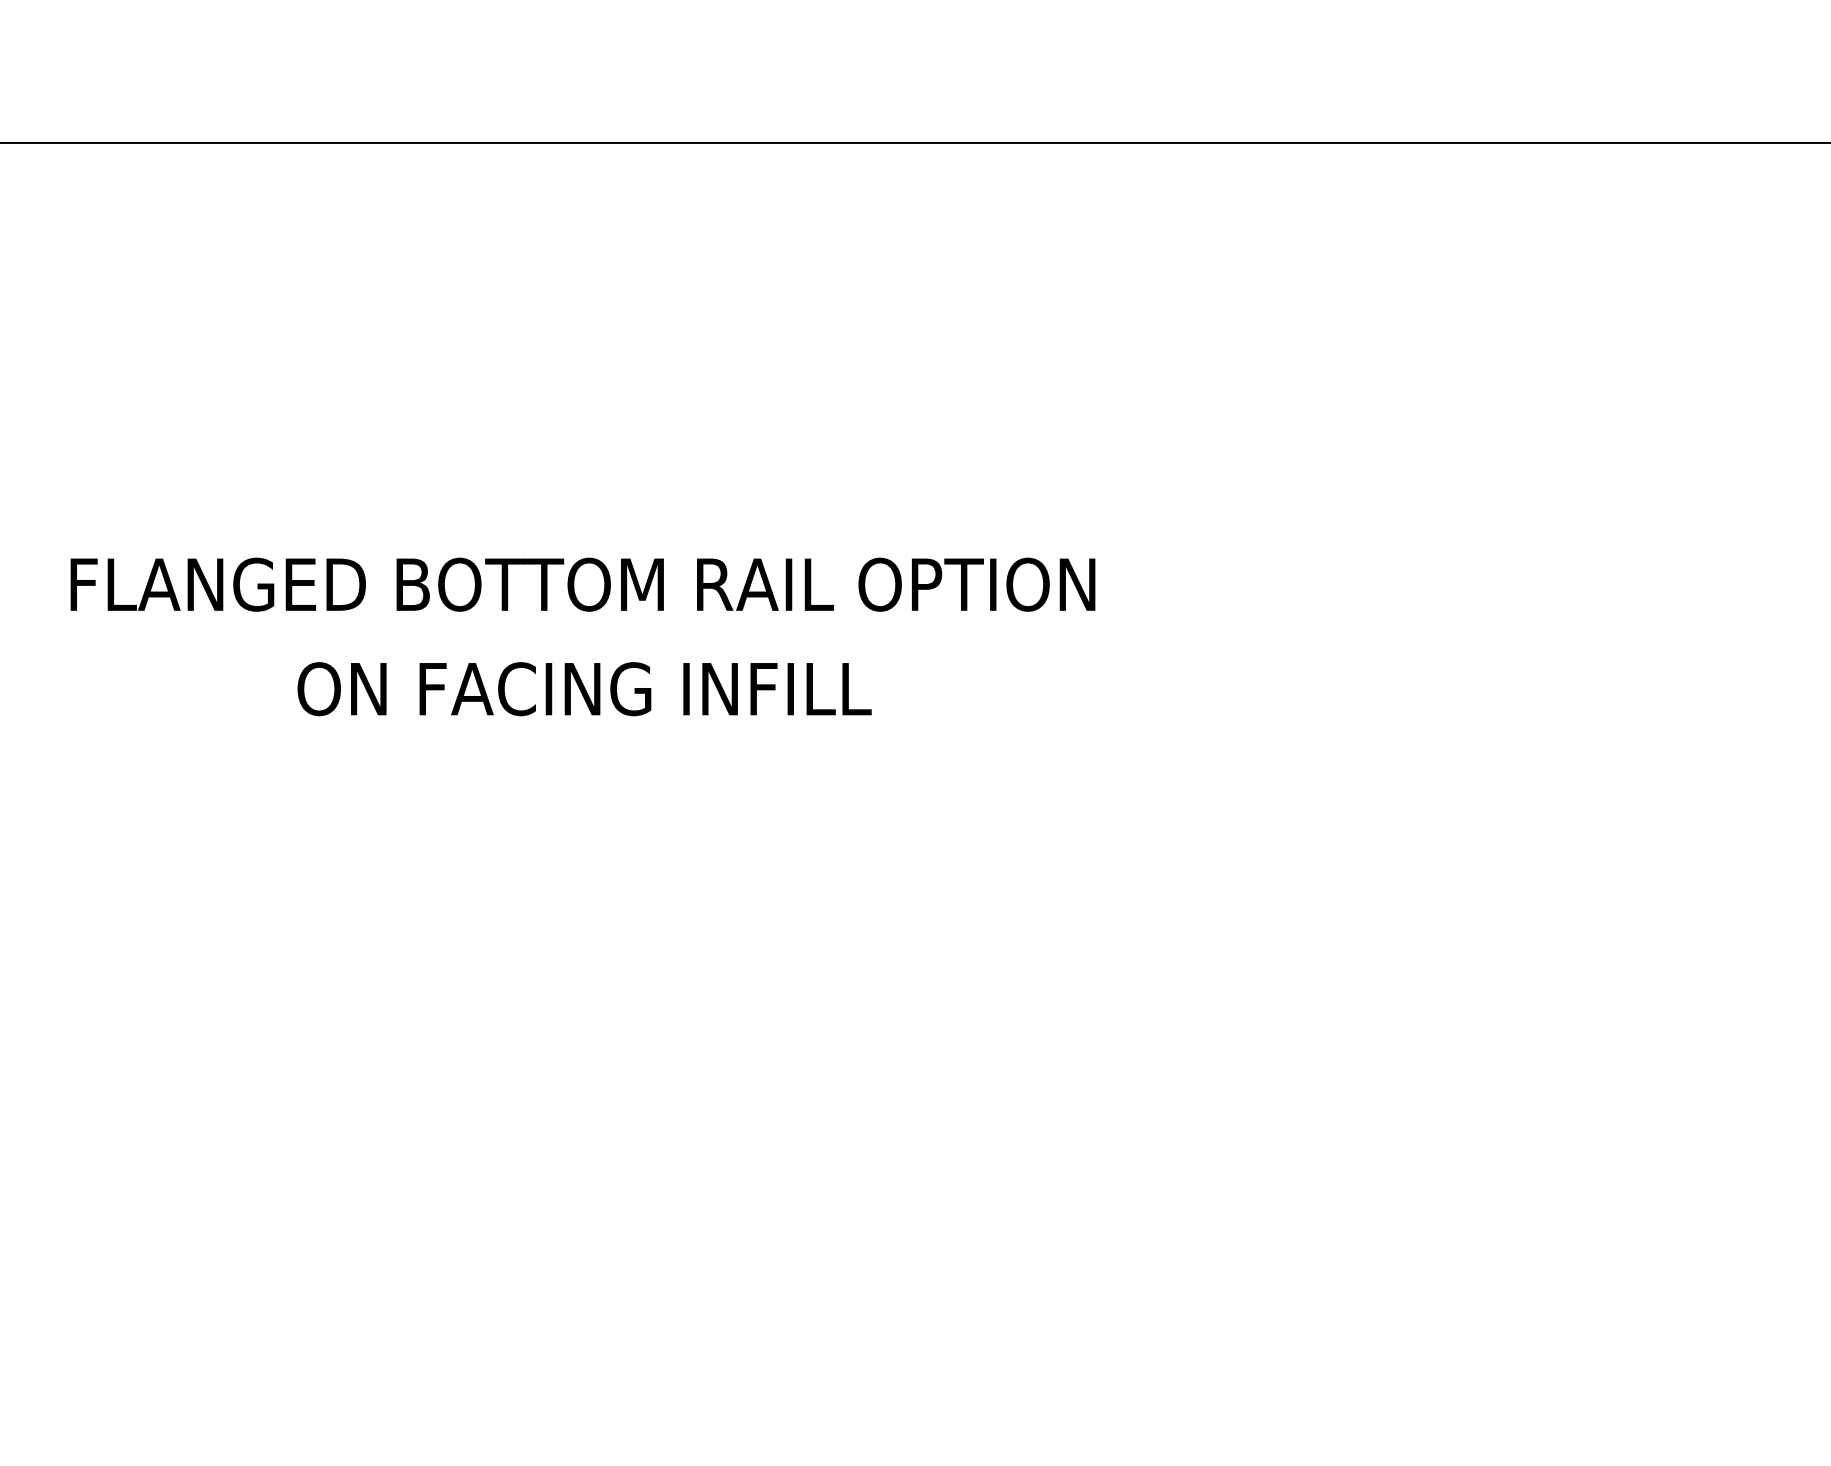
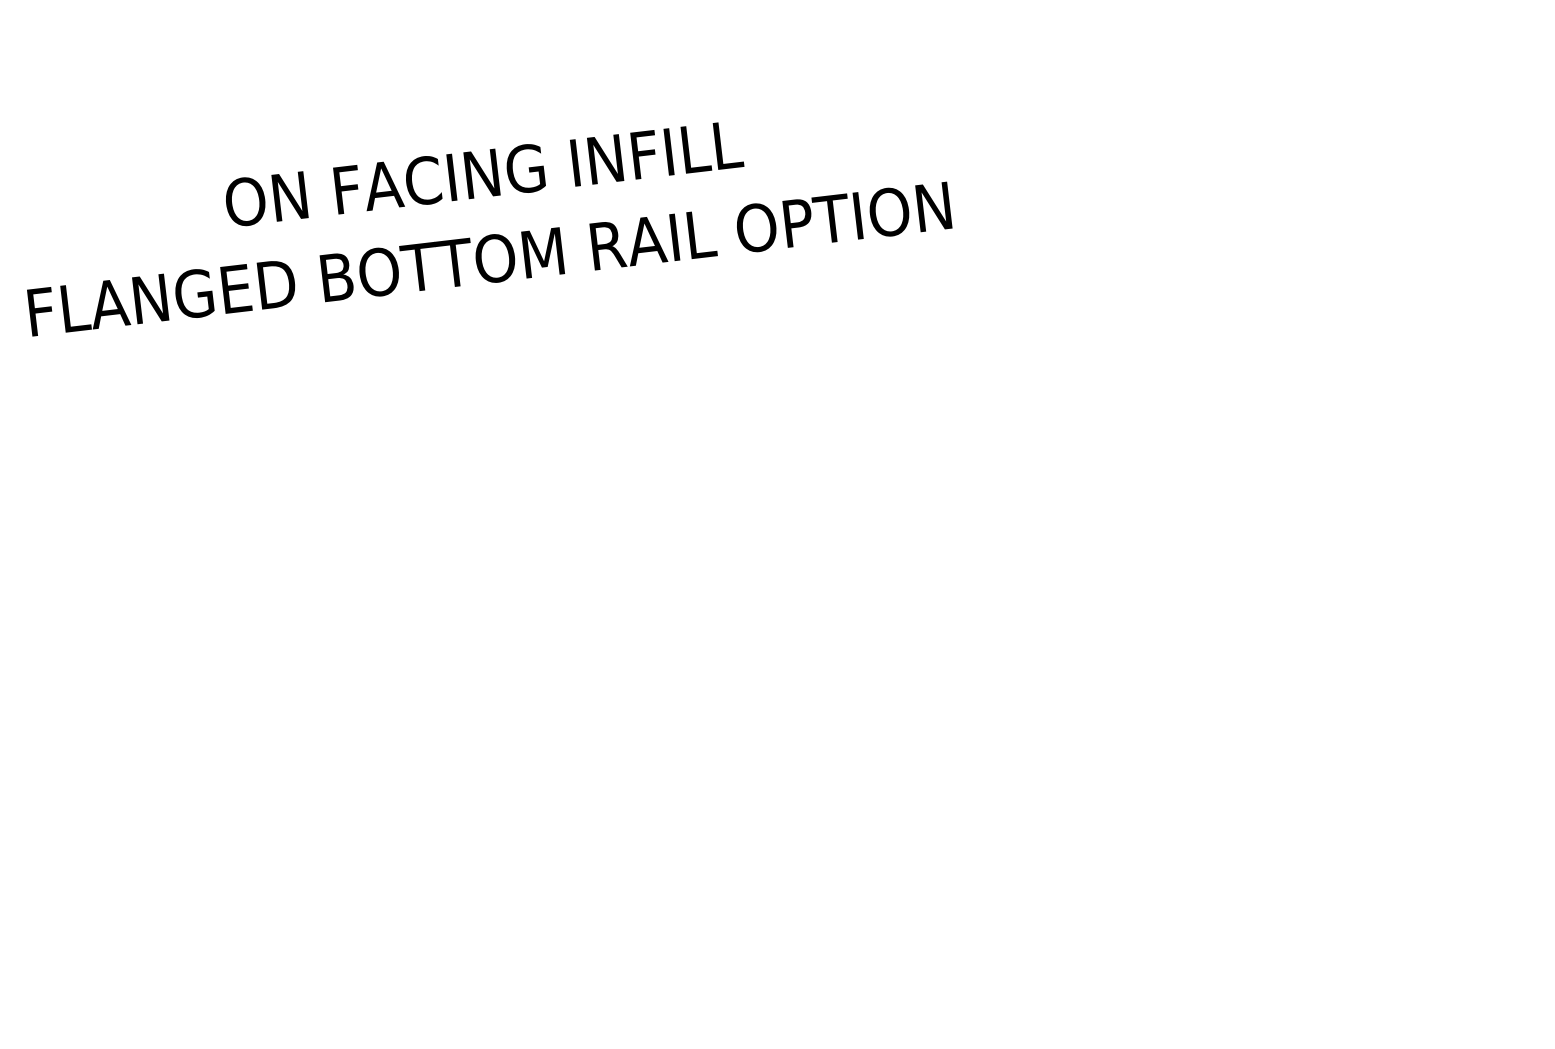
text: (584, 689) -> (483, 174), moved

